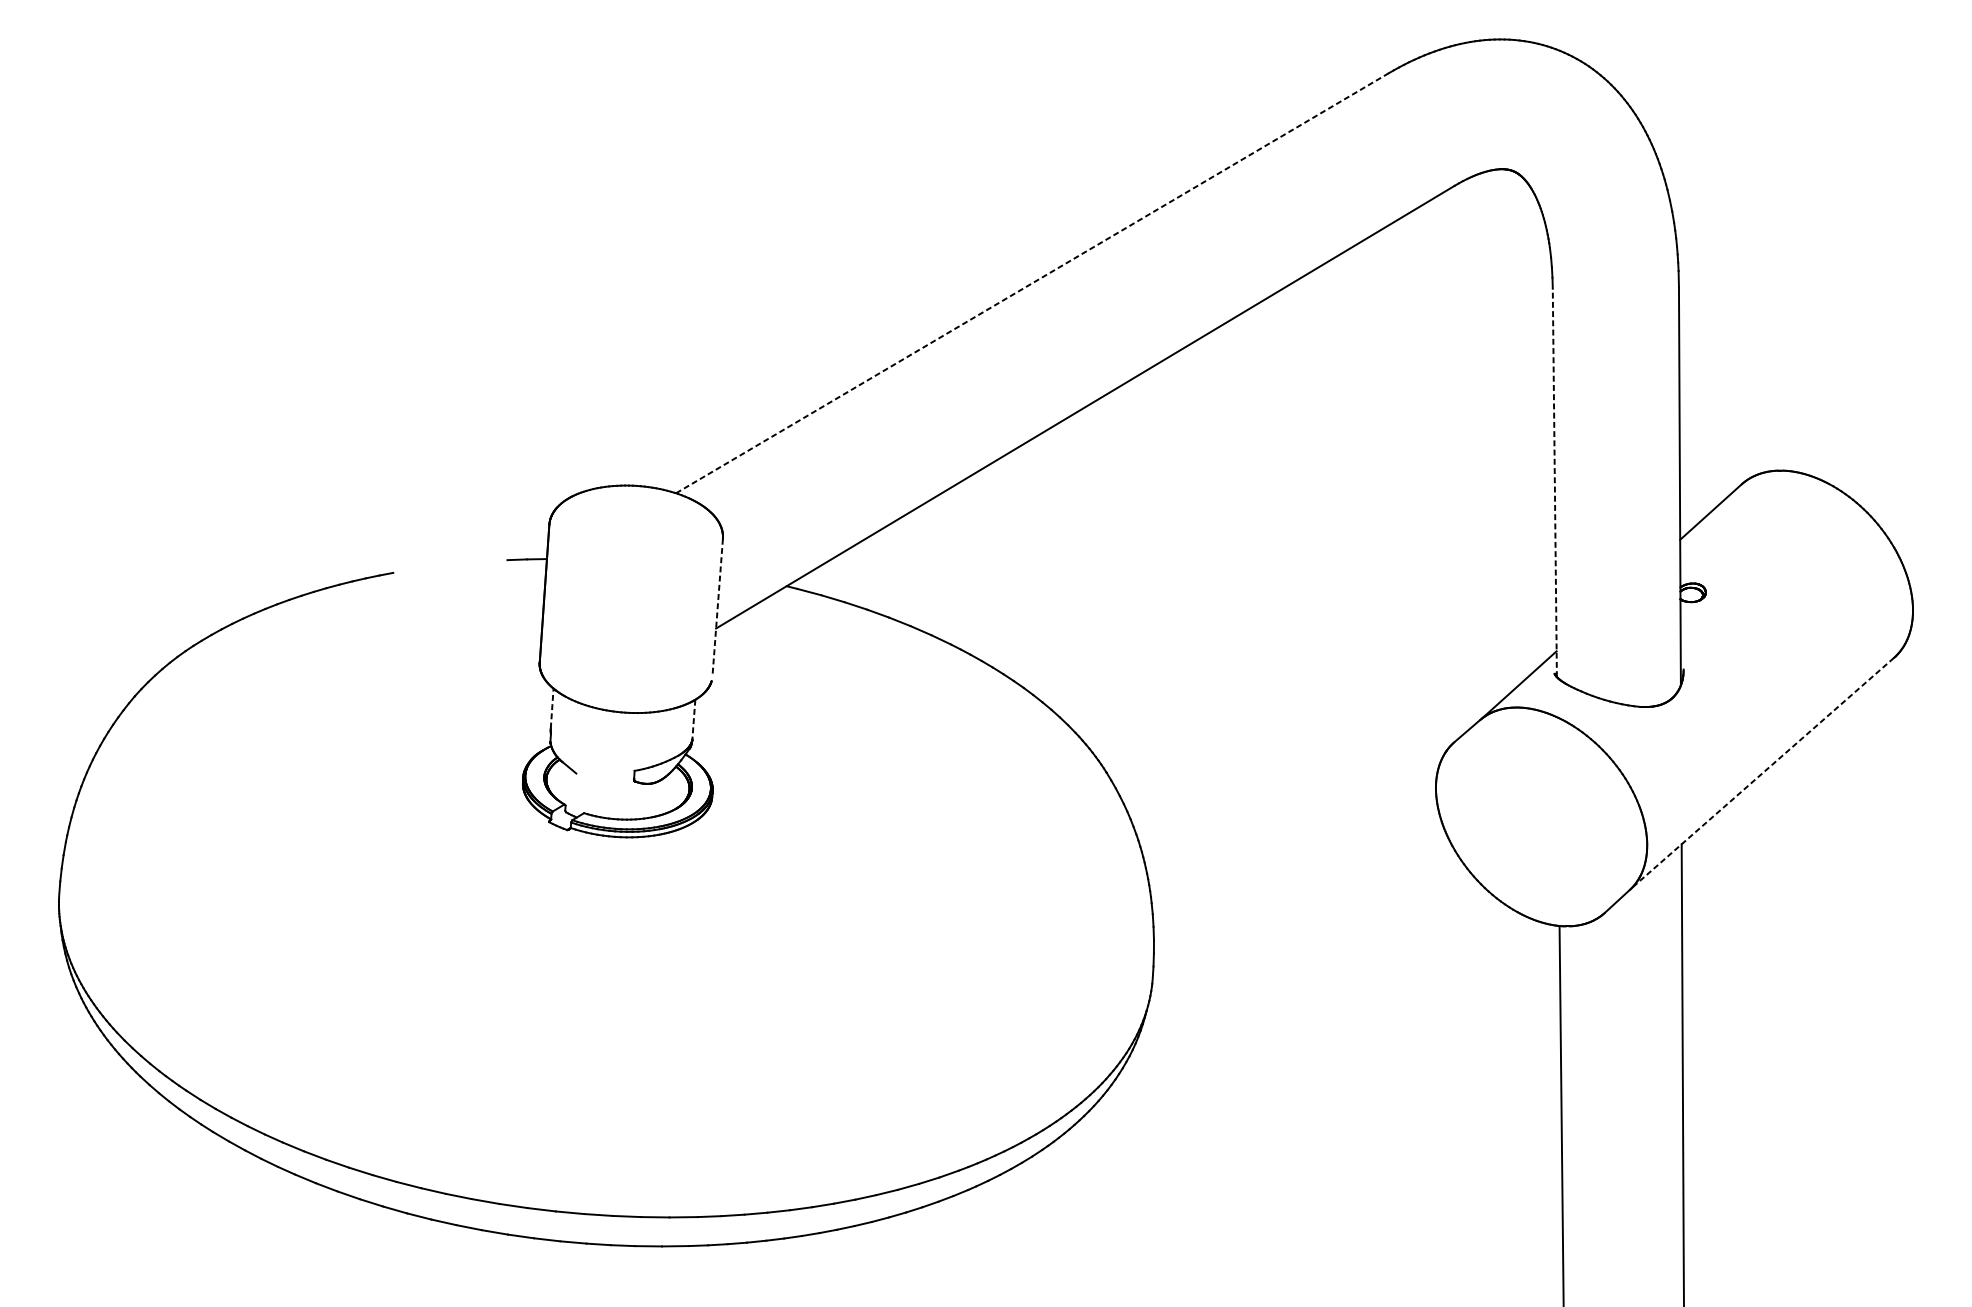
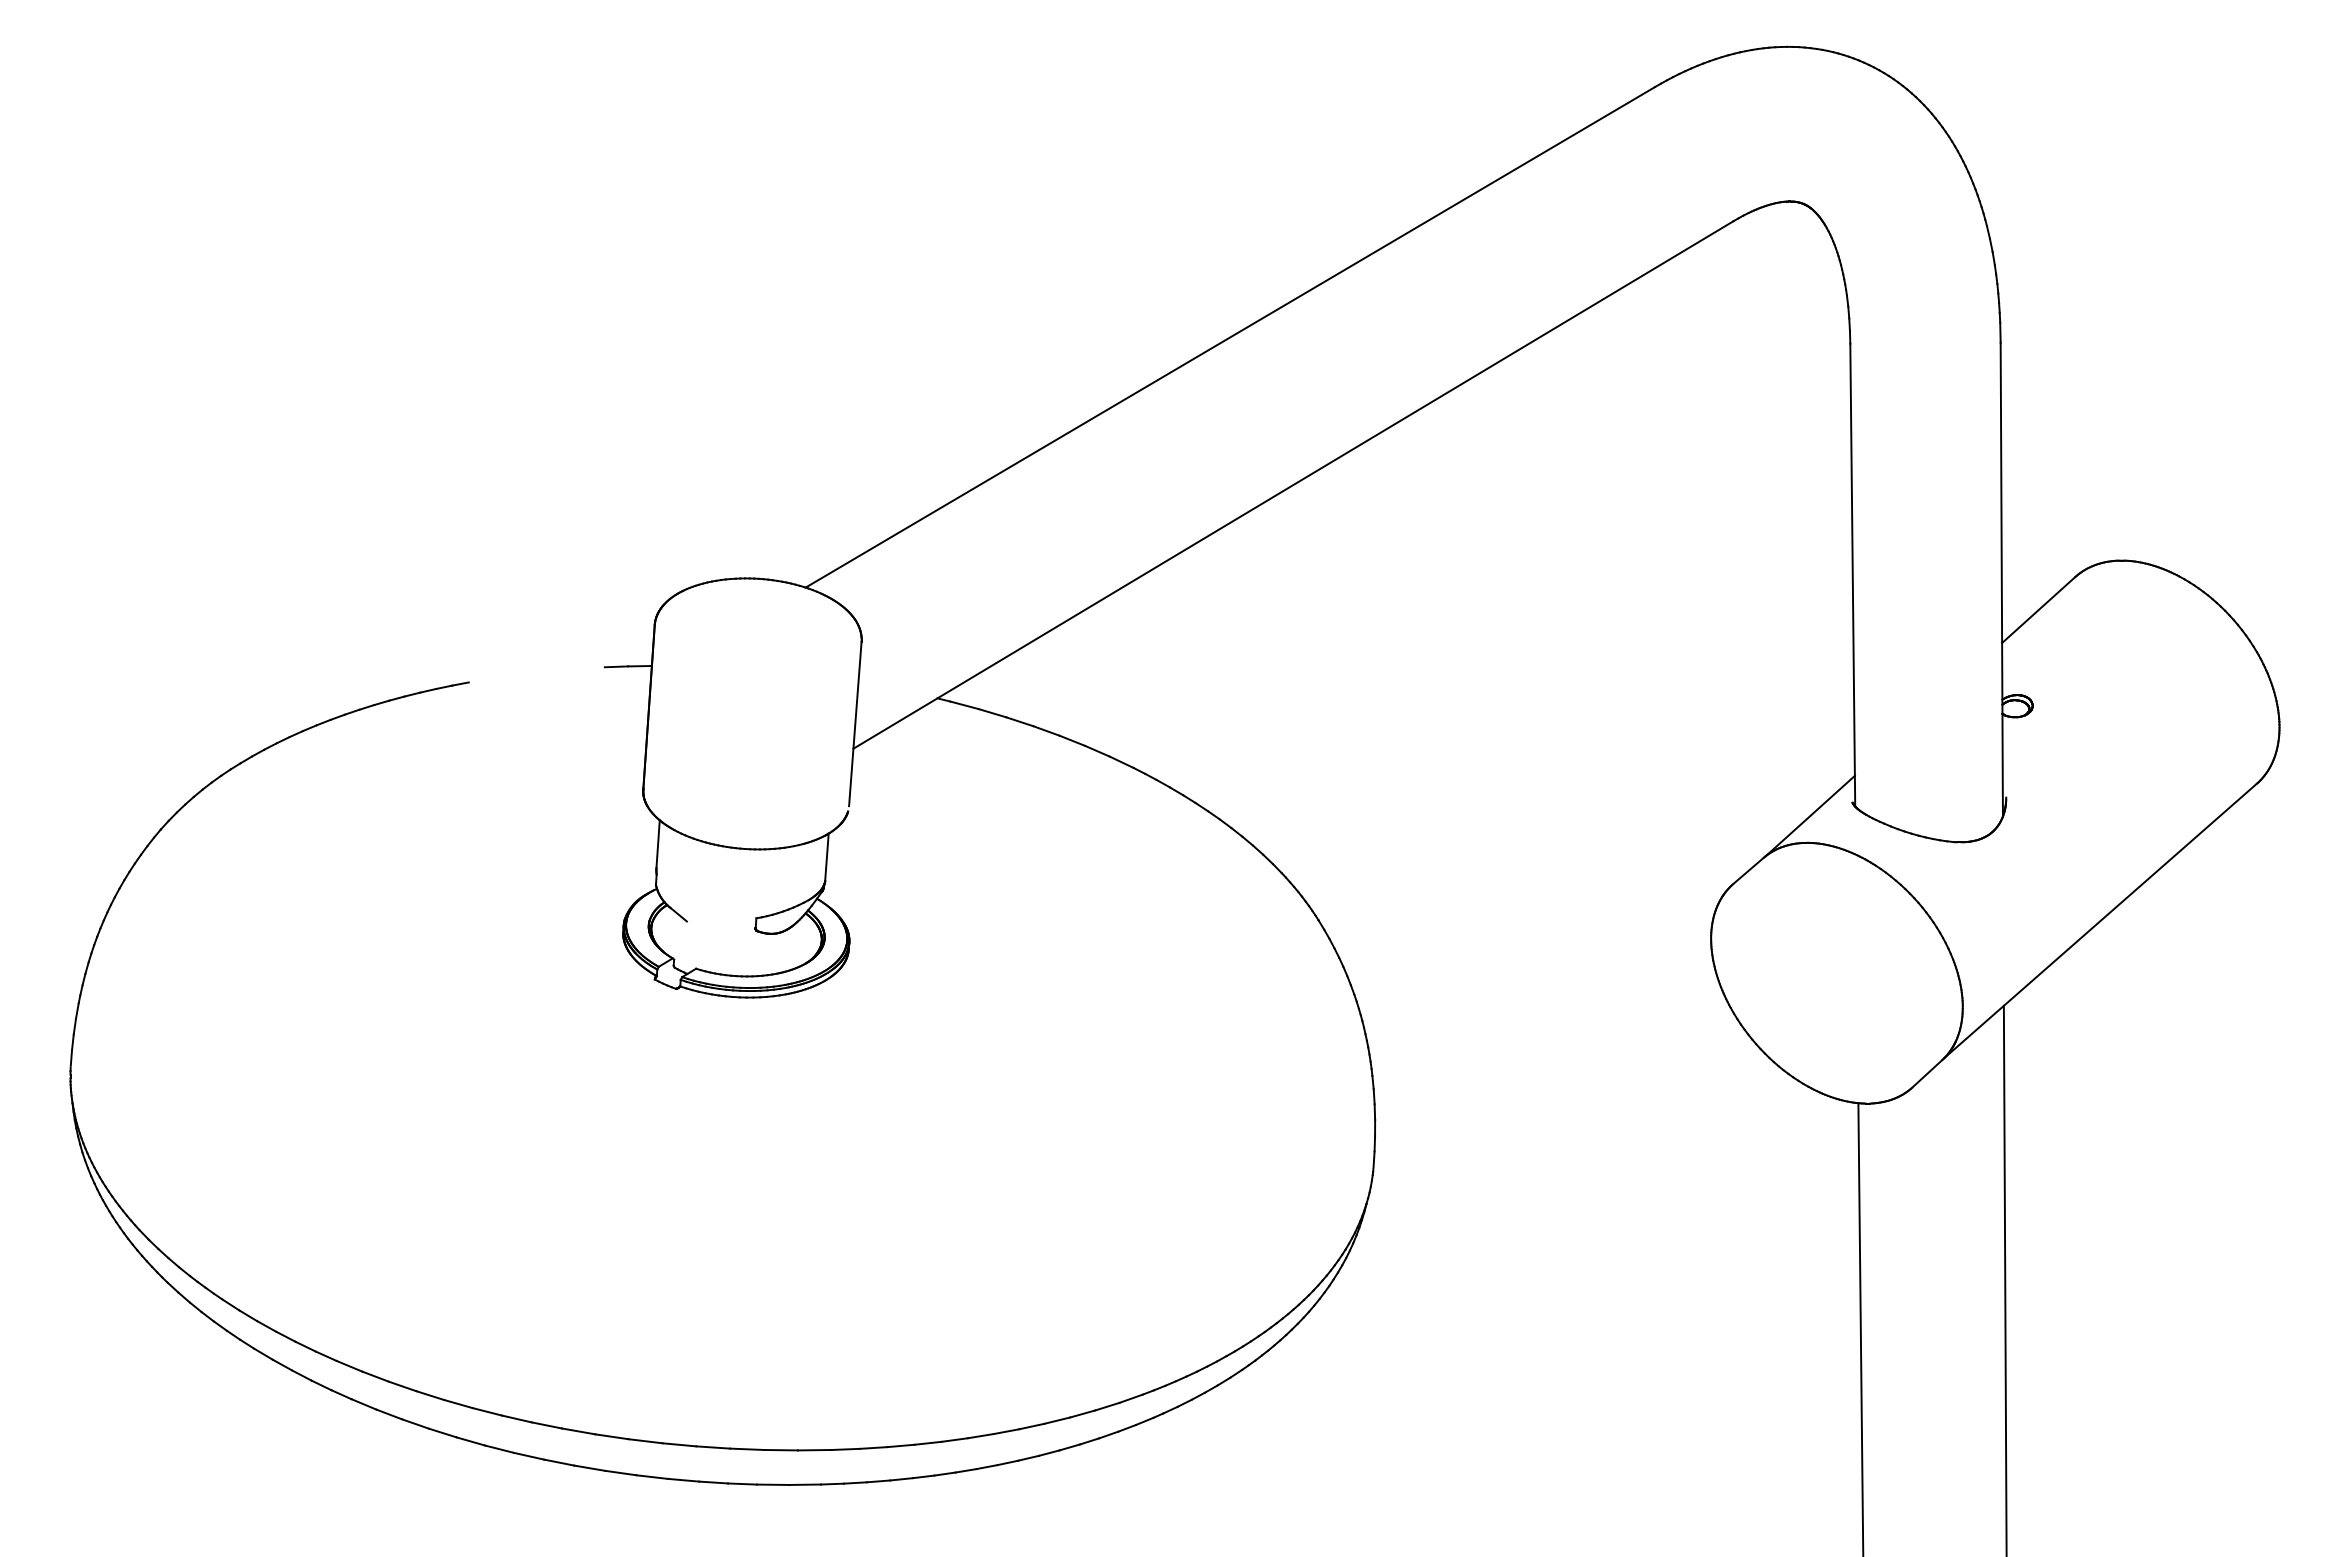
line: (1032, 283) -> (1230, 337), dashed -> solid
line: (1554, 482) -> (1852, 574), dashed -> solid
line: (717, 608) -> (855, 724), dashed -> solid
line: (552, 708) -> (658, 844), dashed -> solid
line: (693, 719) -> (826, 857), dashed -> solid
line: (1762, 773) -> (2100, 921), dashed -> solid

